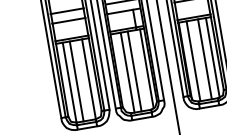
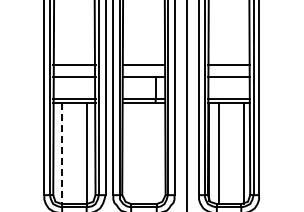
line: (204, 59) -> (233, 153), removed
line: (147, 68) -> (160, 152), removed
line: (134, 71) -> (144, 153), removed
line: (127, 72) -> (135, 153), removed
line: (77, 81) -> (71, 153), removed
line: (69, 82) -> (62, 153), solid -> dashed

